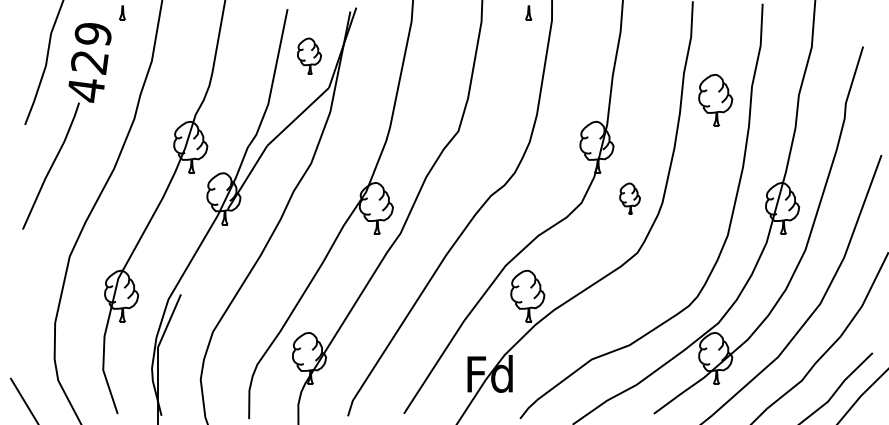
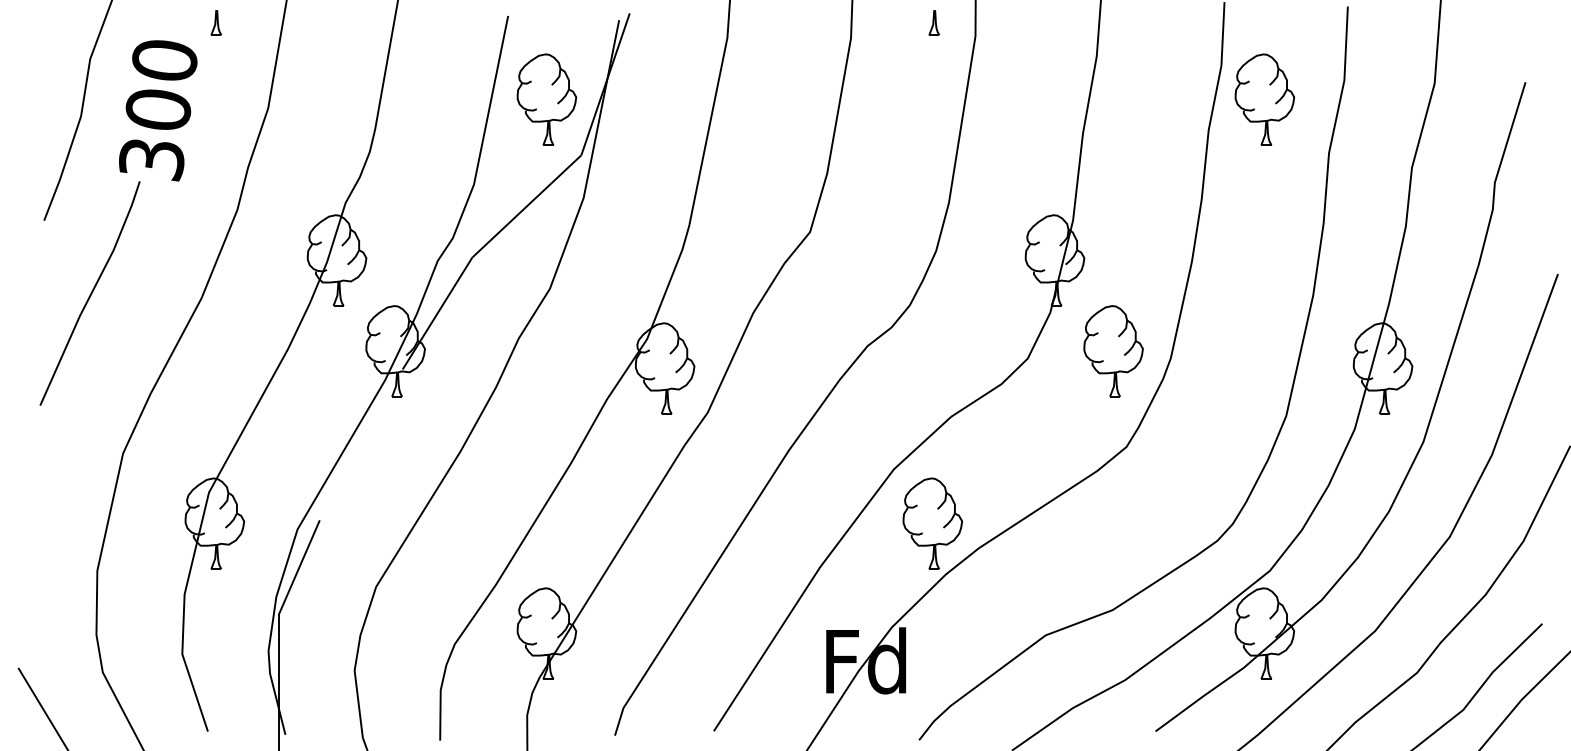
part: (309, 56) -> (546, 99), size x1.43
text: (89, 62) -> (158, 110), 429 -> 300
part: (715, 100) -> (1264, 99), moved
part: (629, 198) -> (1112, 350), size x1.67

